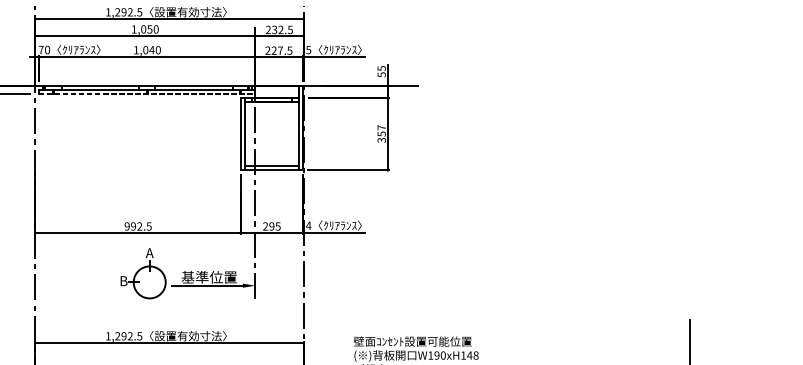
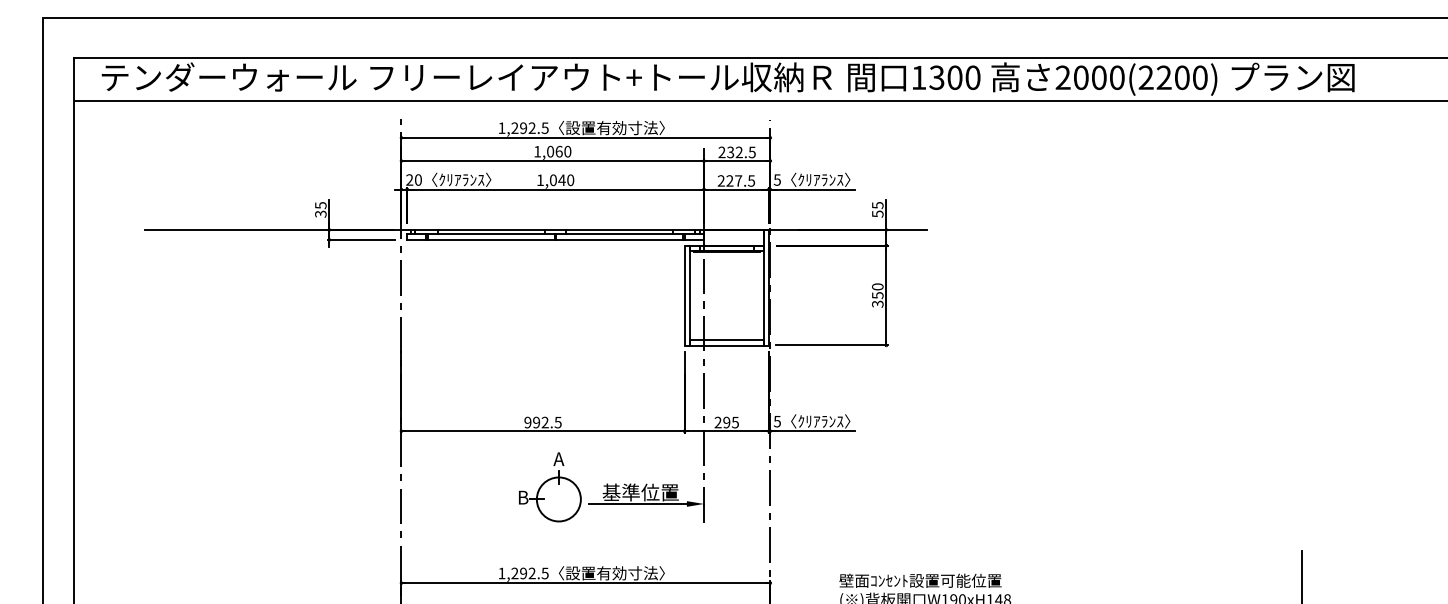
text: (149, 29) -> (558, 151), 1,050 -> 1,060
text: (41, 49) -> (409, 179), 70 -> 20
line: (148, 93) -> (556, 239), dashed -> solid
text: (381, 127) -> (877, 286), 357 -> 350
text: (308, 225) -> (777, 421), 4 -> 5

